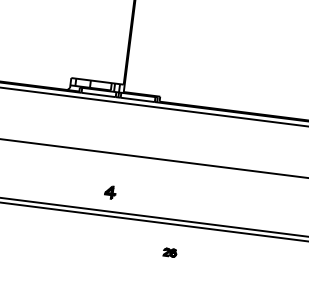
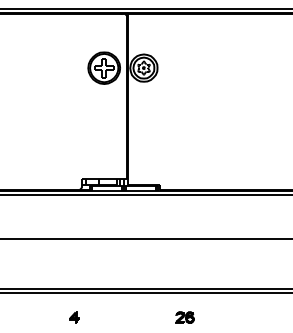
part: (110, 192) -> (74, 317), moved
part: (169, 252) -> (184, 317), size x1.67

